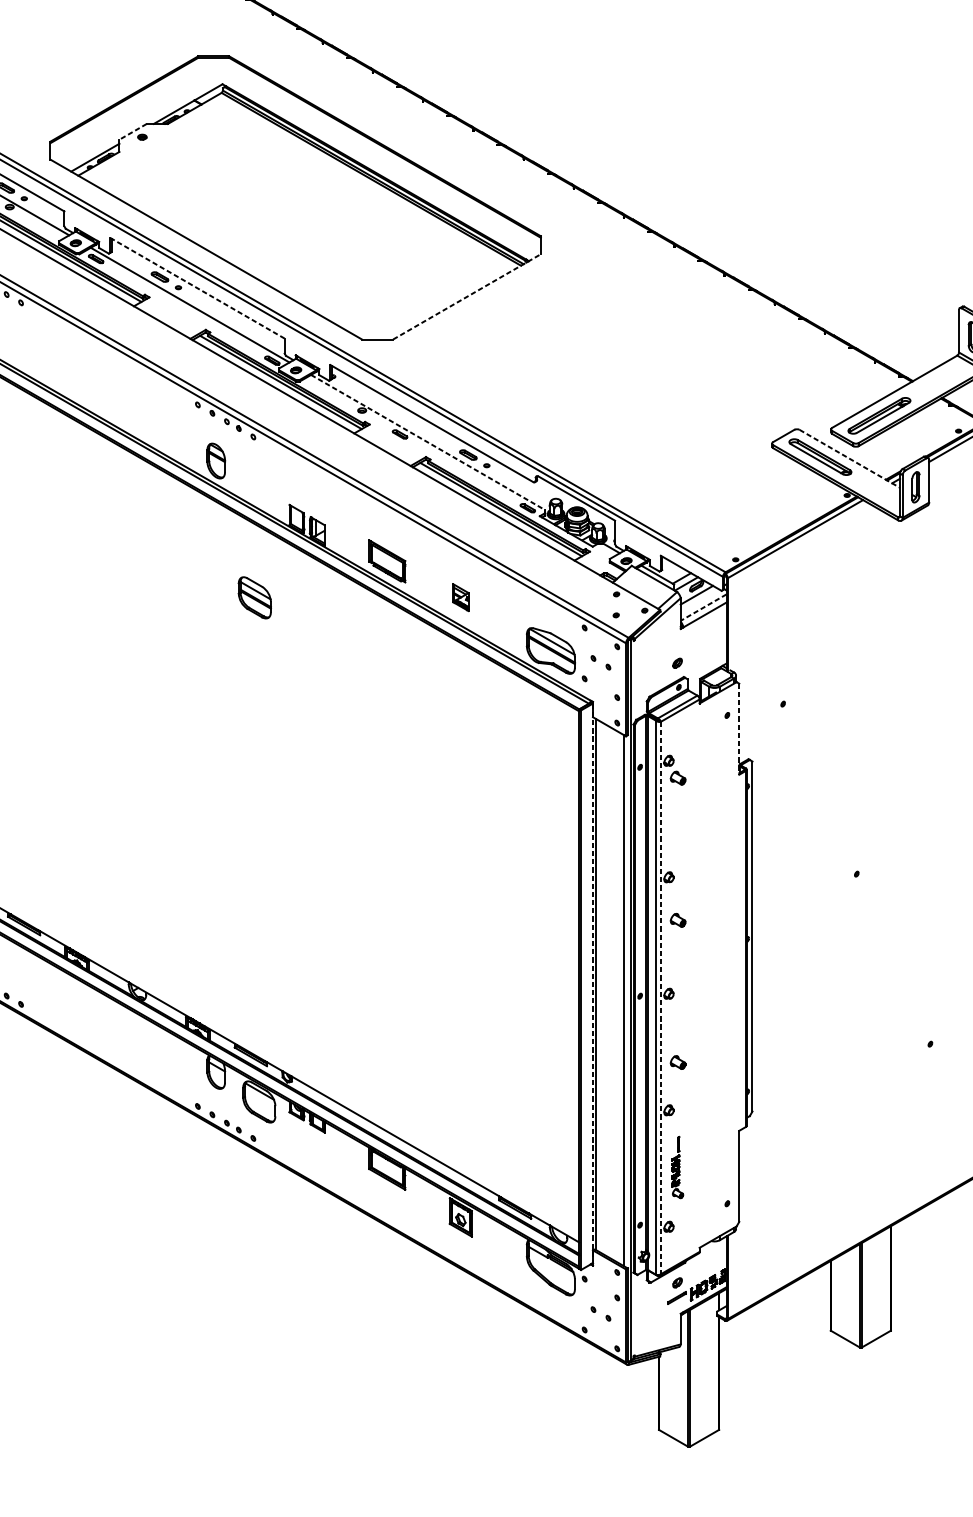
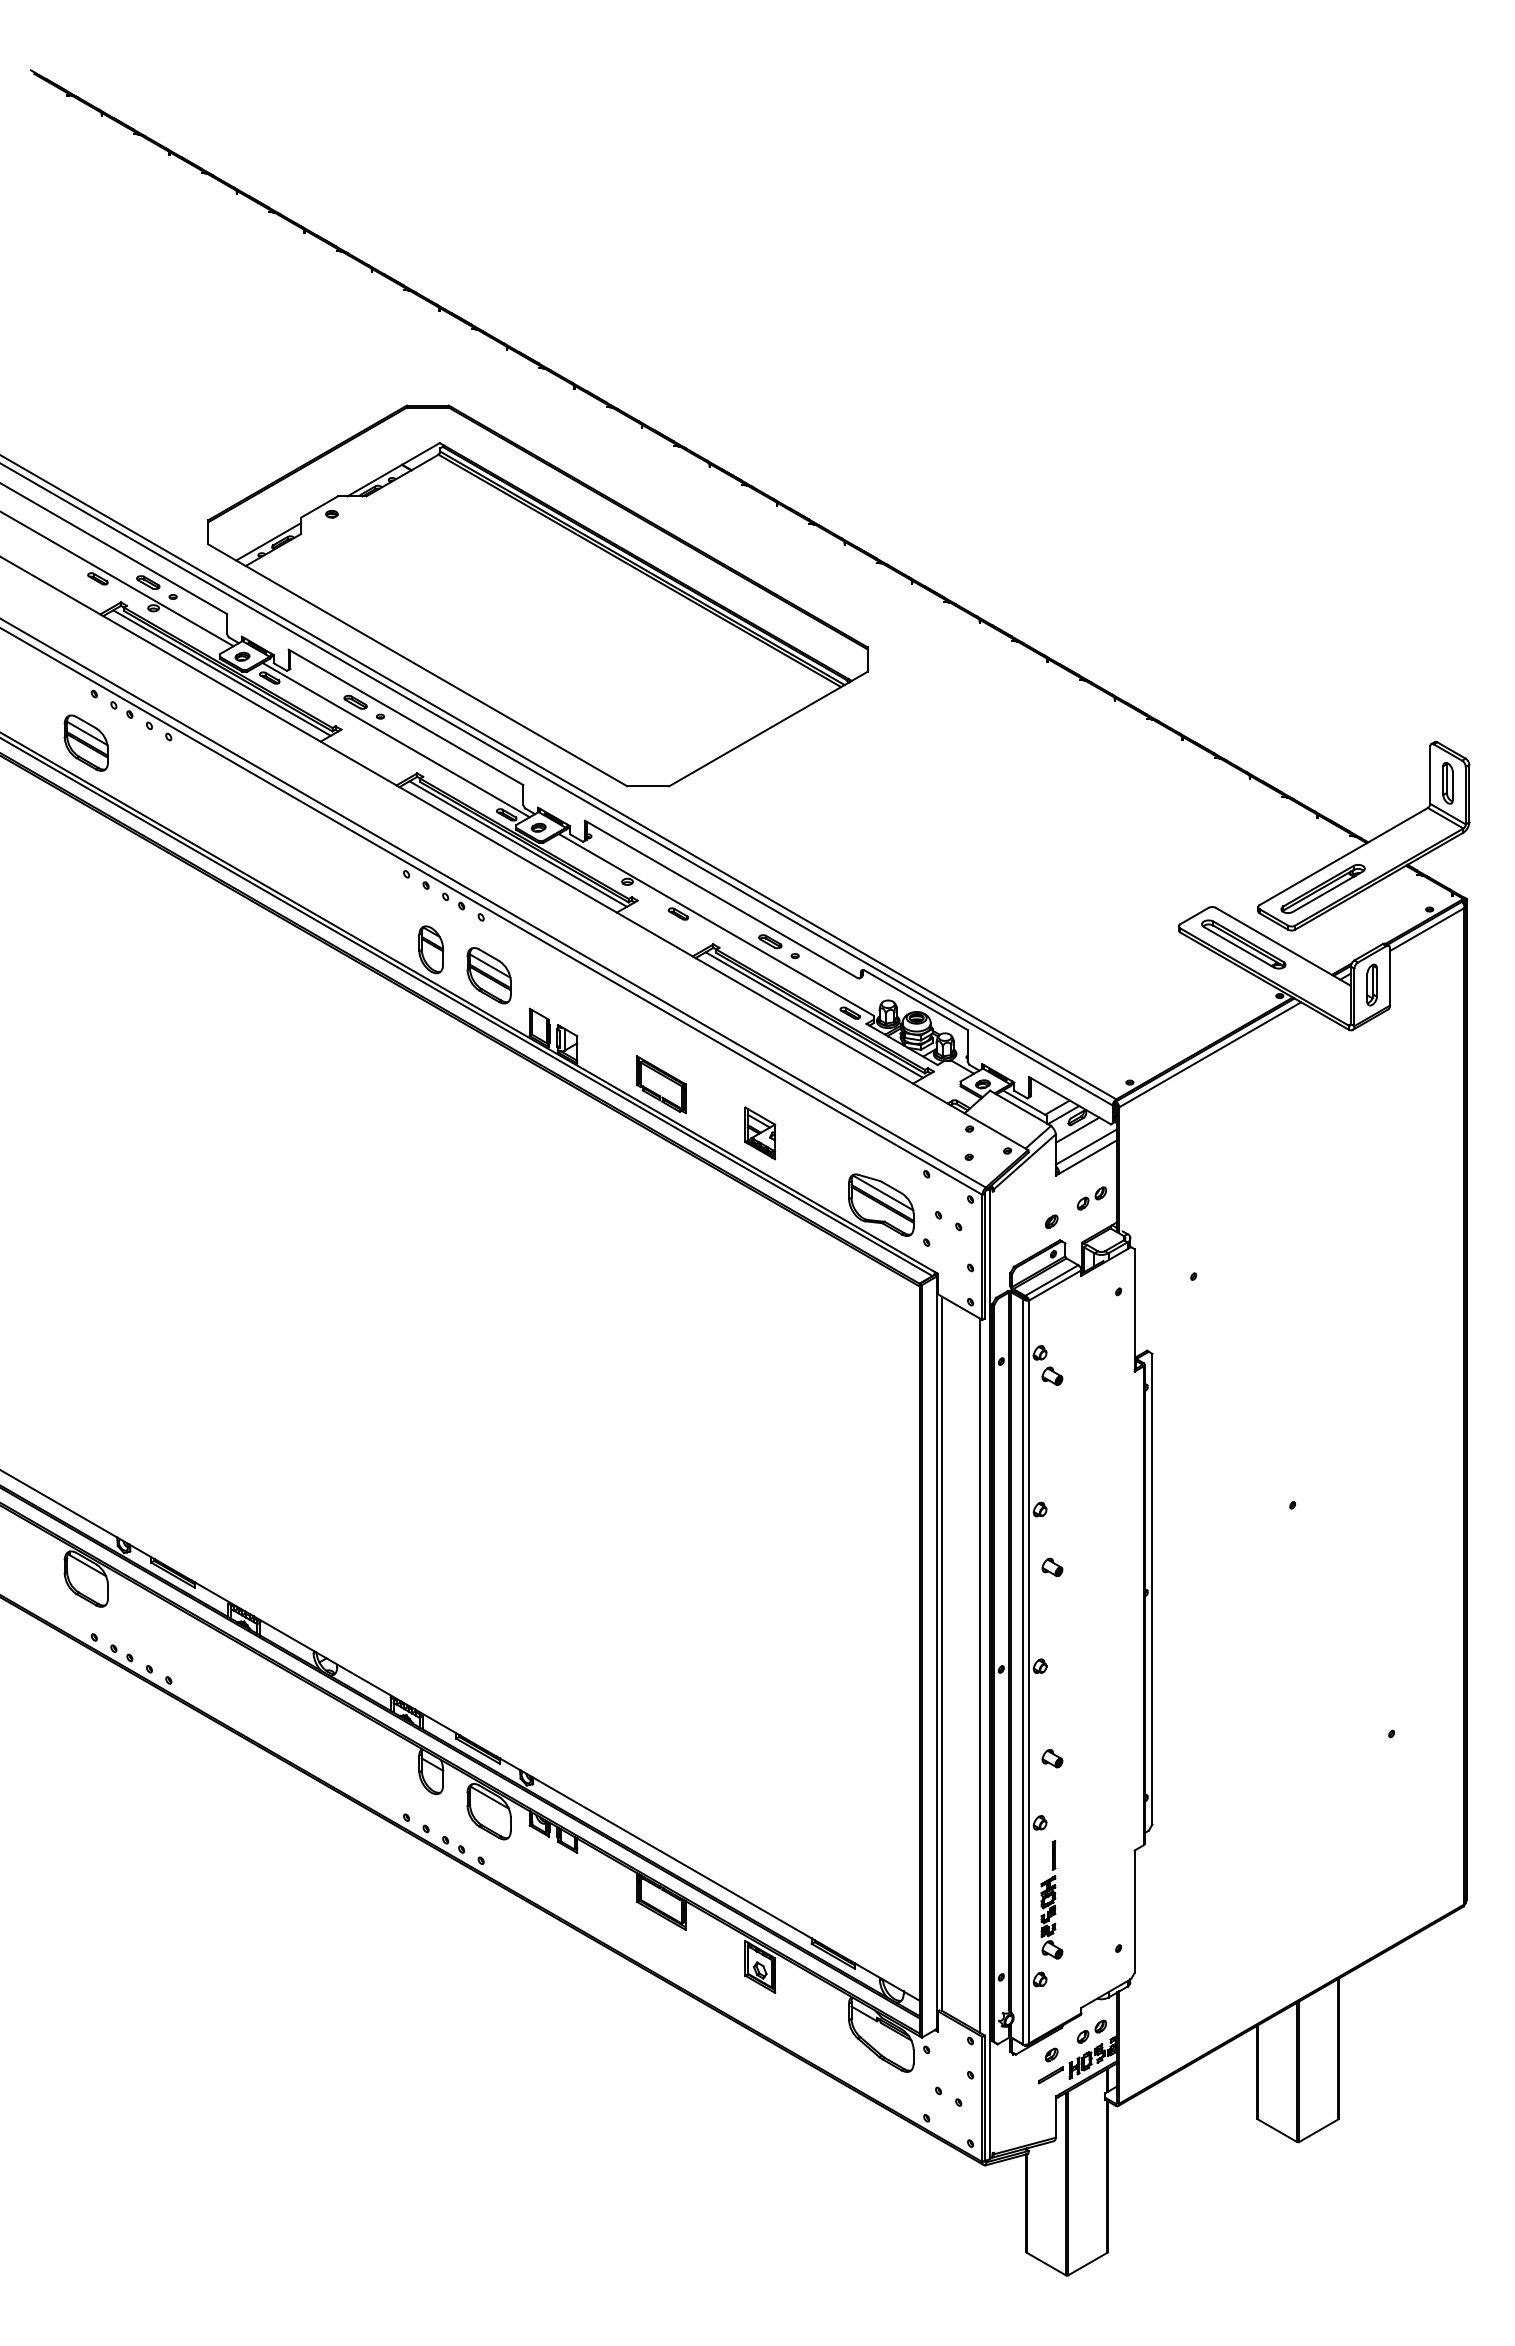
line: (133, 132) -> (319, 507), dashed -> solid
line: (197, 288) -> (406, 717), dashed -> solid
line: (467, 296) -> (768, 728), dashed -> solid
line: (428, 442) -> (716, 924), dashed -> solid
line: (849, 458) -> (1283, 946), dashed -> solid
part: (254, 597) -> (488, 975), moved
part: (461, 597) -> (760, 1133), size x1.43
line: (703, 607) -> (1086, 1146), dashed -> solid
part: (707, 646) -> (1091, 1198), added
line: (739, 729) -> (1134, 1310), dashed -> solid
line: (592, 983) -> (937, 1652), dashed -> solid
line: (661, 998) -> (1029, 1672), dashed -> solid
part: (677, 1167) -> (1051, 1899), size x1.43
part: (707, 1265) -> (1091, 2031), added

